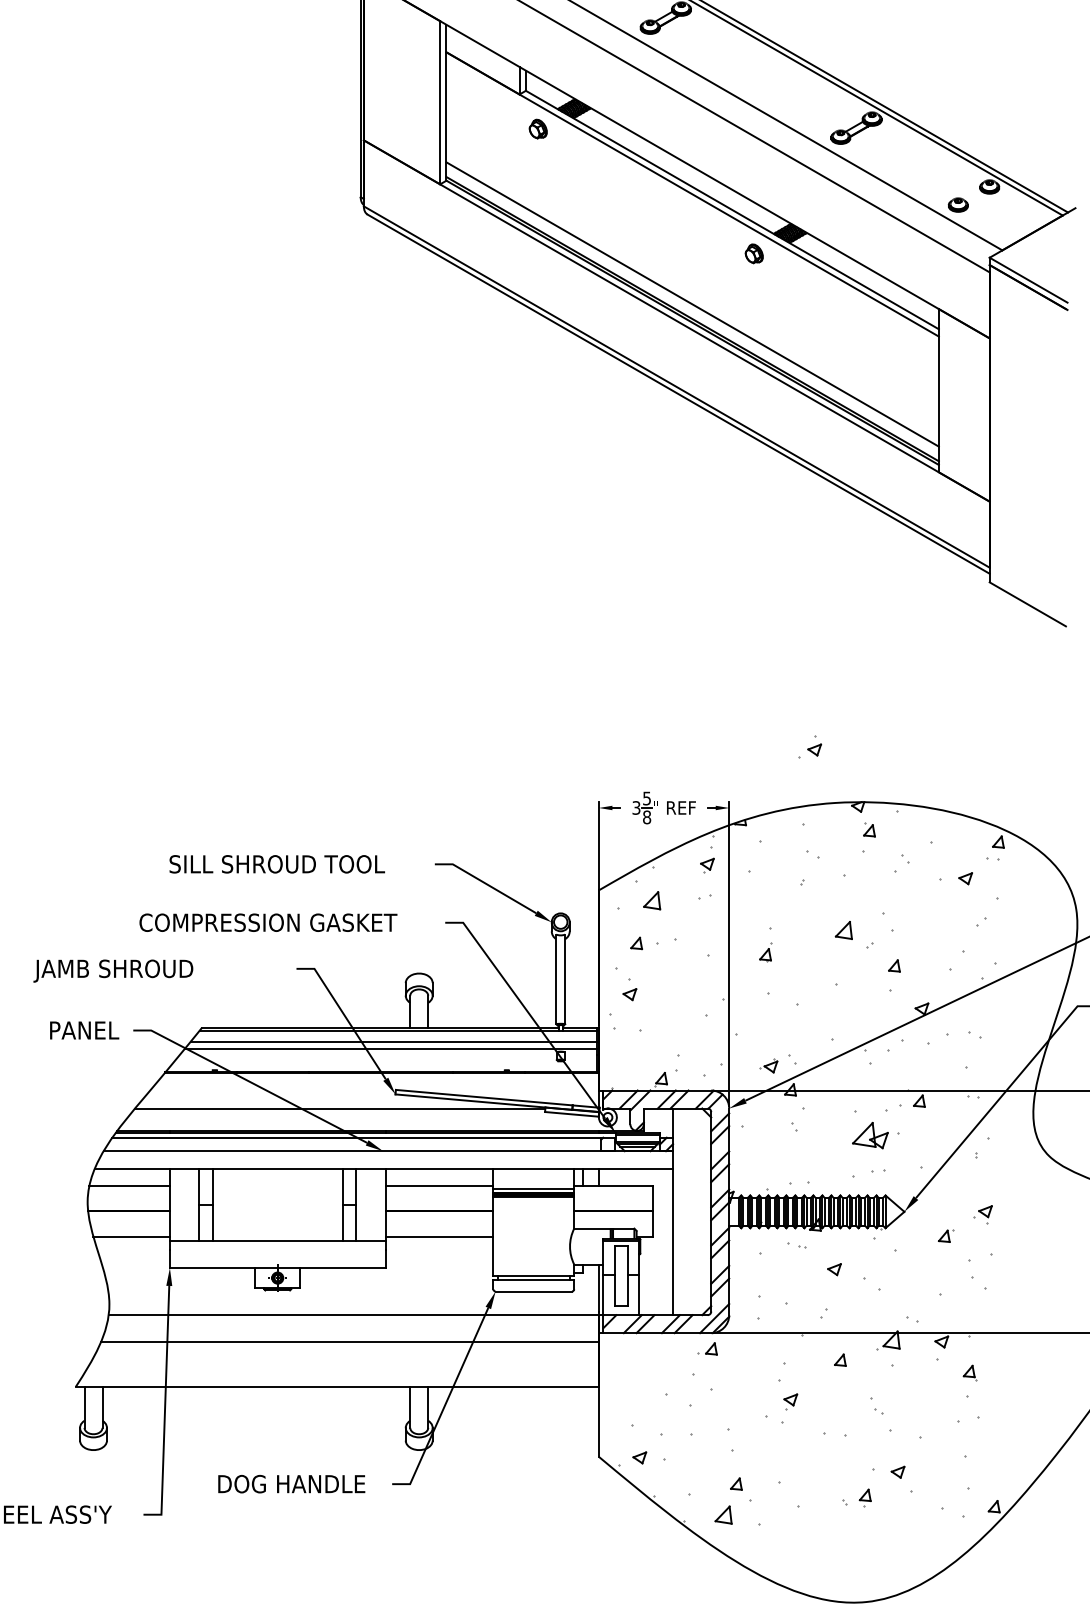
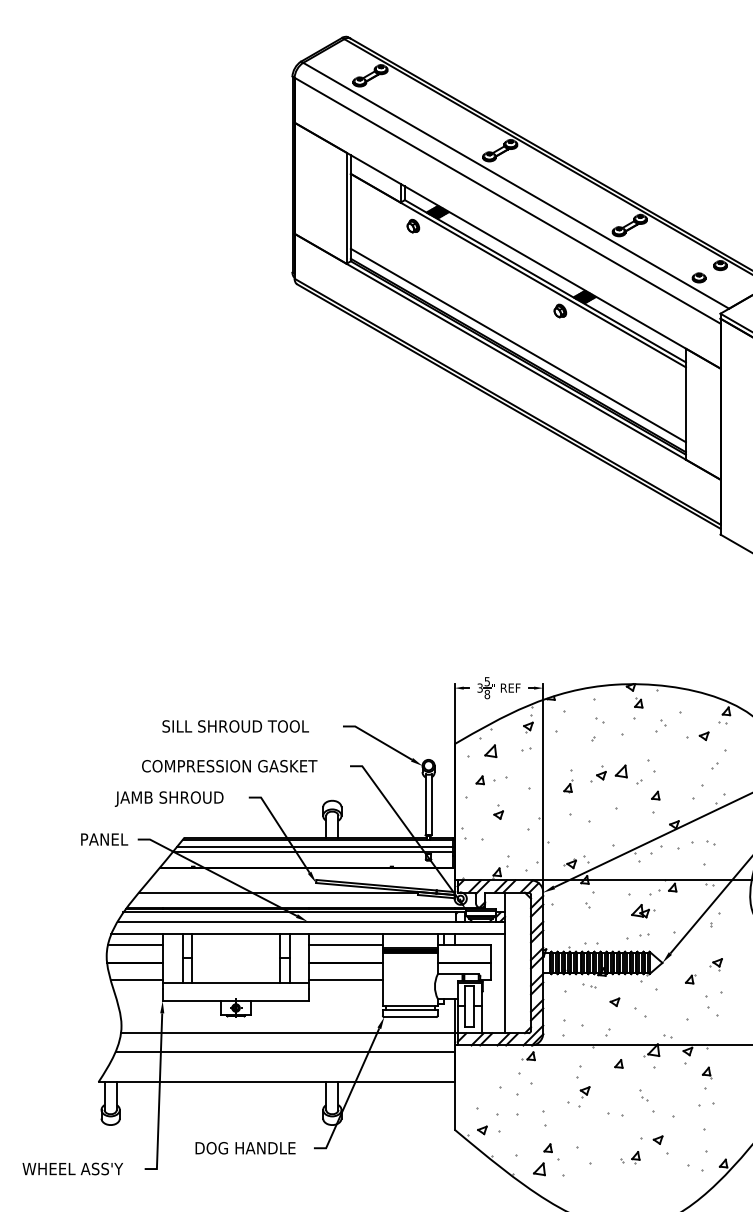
part: (810, 746) -> (598, 773), moved
text: (112, 970) -> (168, 798), moved
part: (629, 989) -> (498, 811), moved
part: (876, 1136) -> (643, 911), size x0.71

